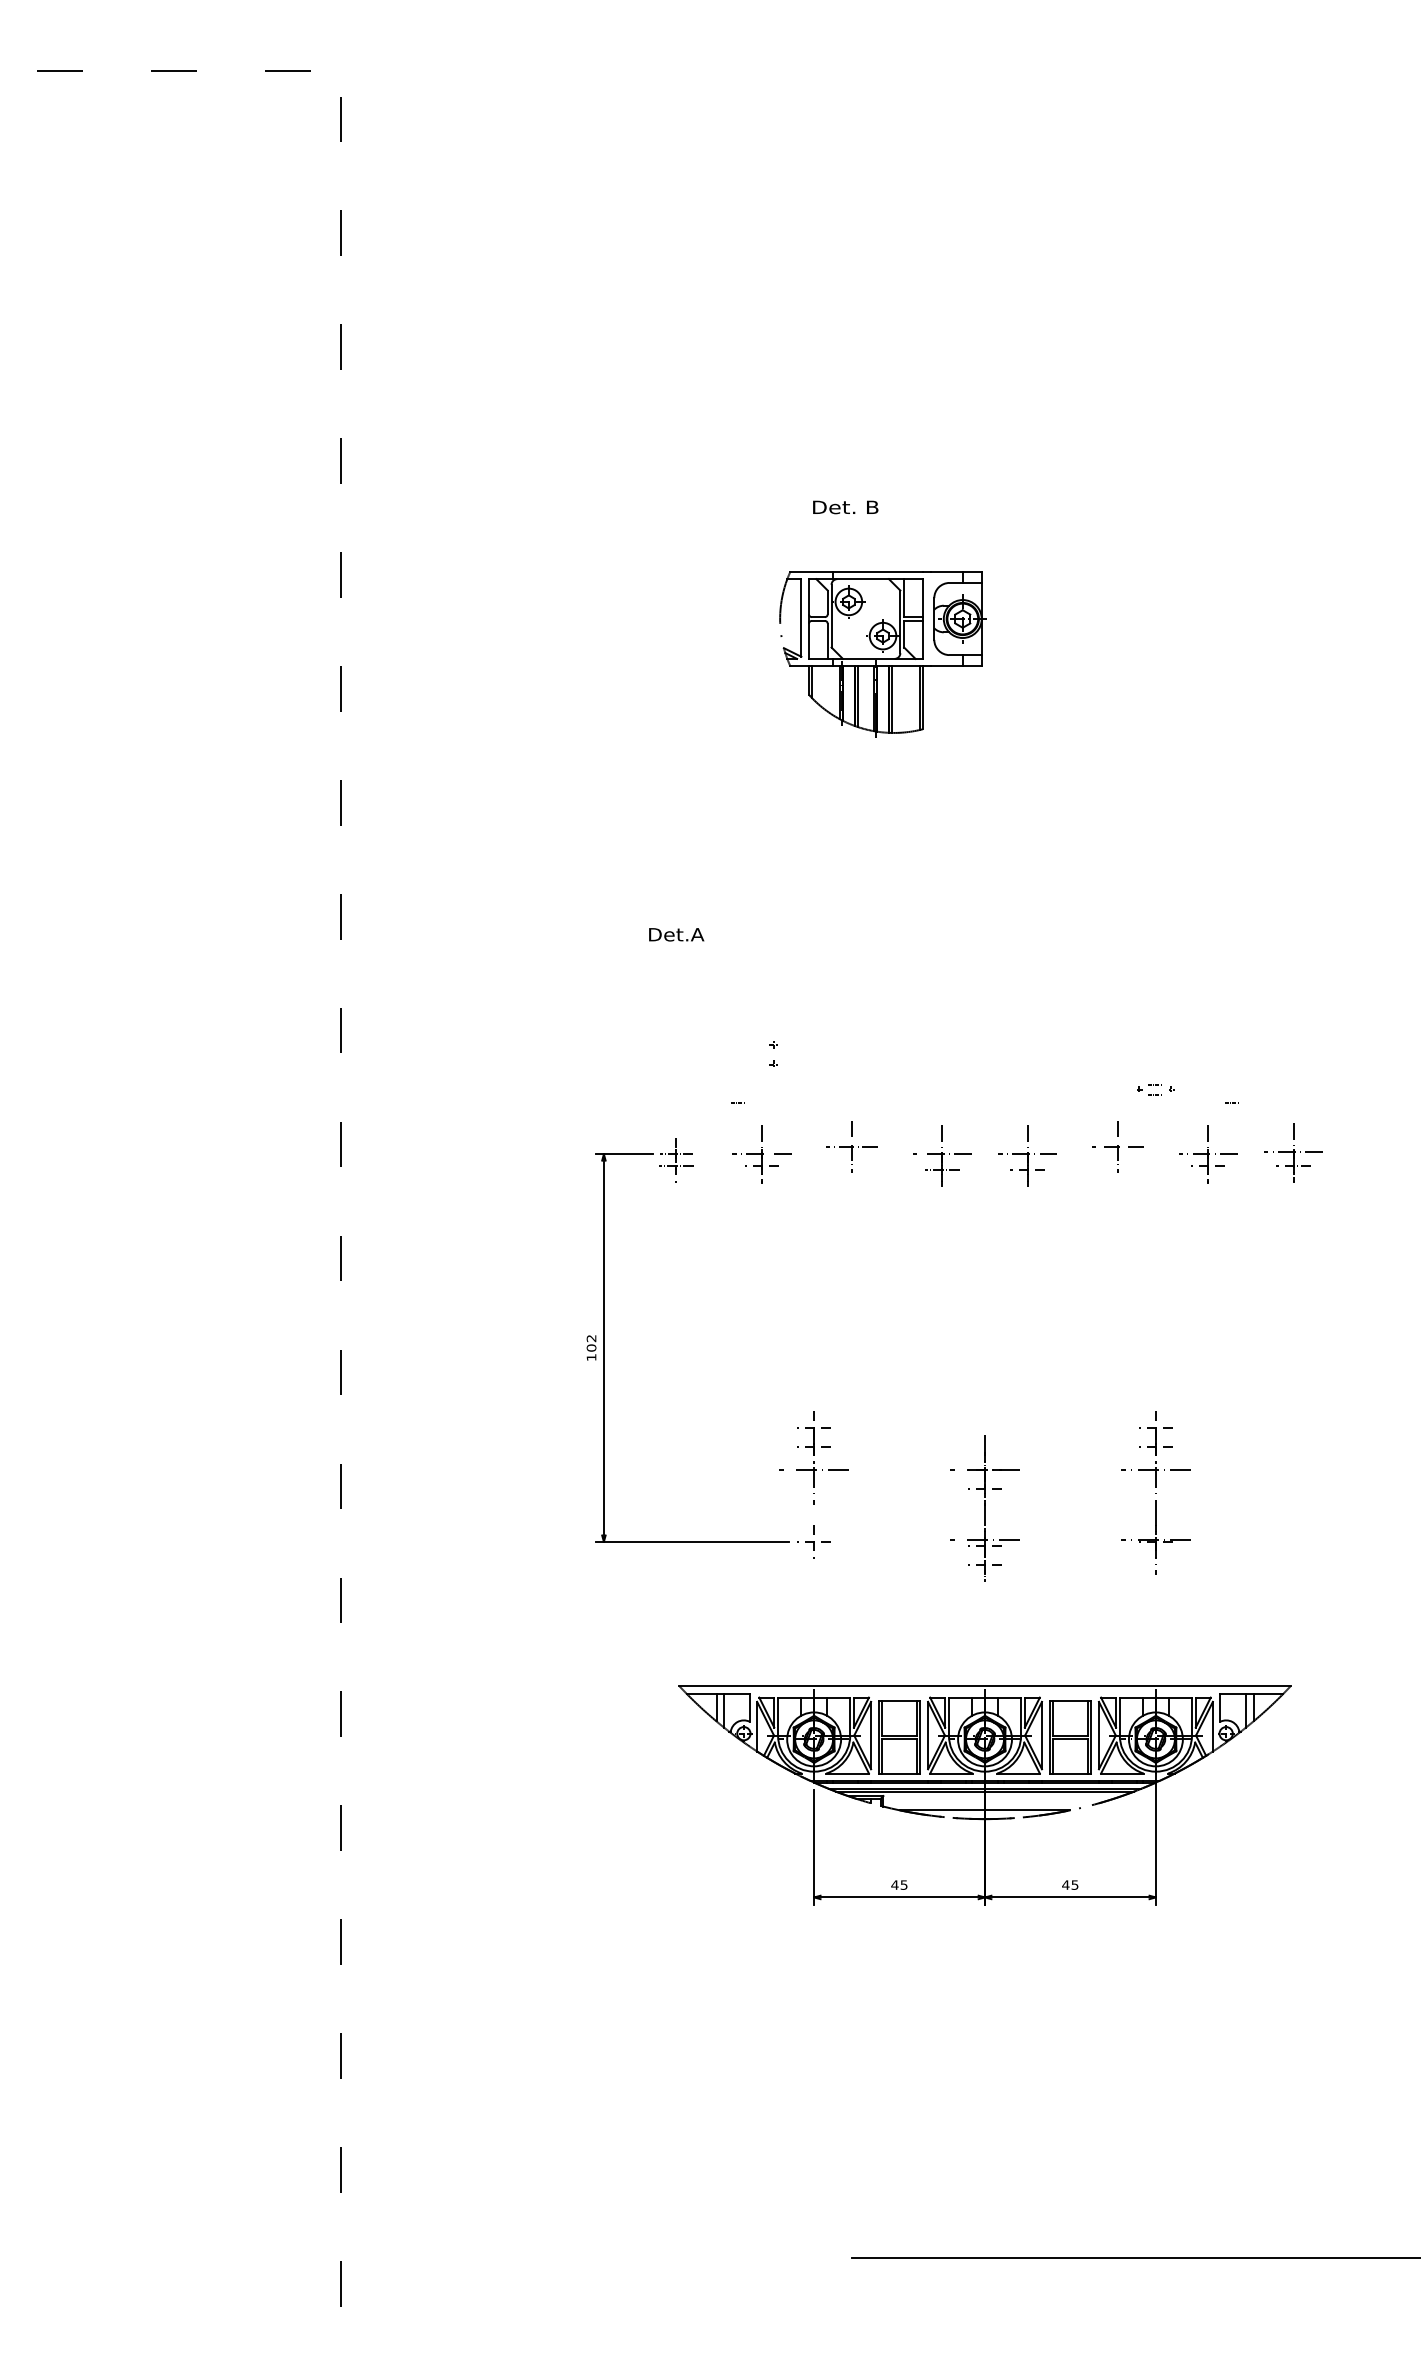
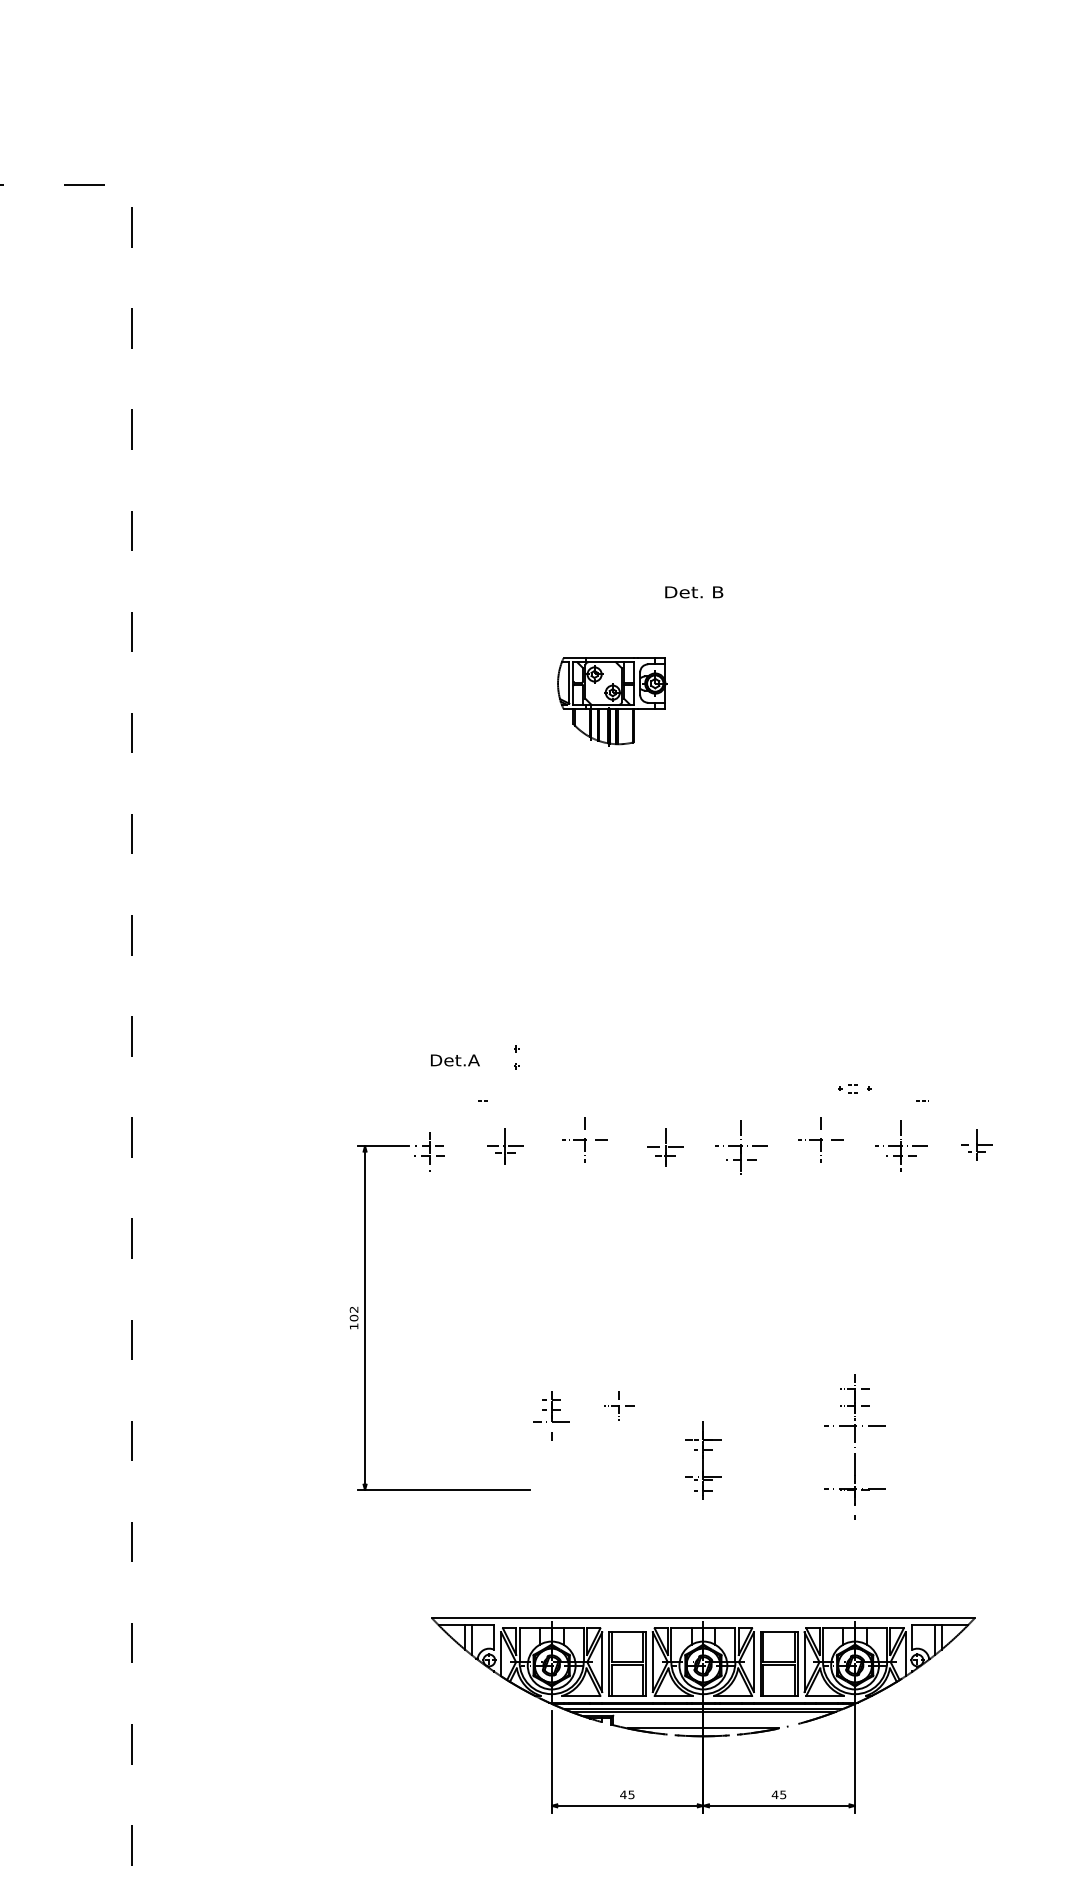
text: (845, 507) -> (694, 592), moved
part: (882, 654) -> (612, 702), size x0.6
text: (676, 934) -> (455, 1060), moved
part: (1293, 1152) -> (977, 1144), size x0.6
part: (761, 1154) -> (504, 1146), size x0.7
part: (942, 1155) -> (665, 1147), size x0.7
part: (813, 1457) -> (551, 1415), size x0.6
part: (984, 1508) -> (702, 1460), size x0.6
part: (813, 1541) -> (618, 1405), moved

